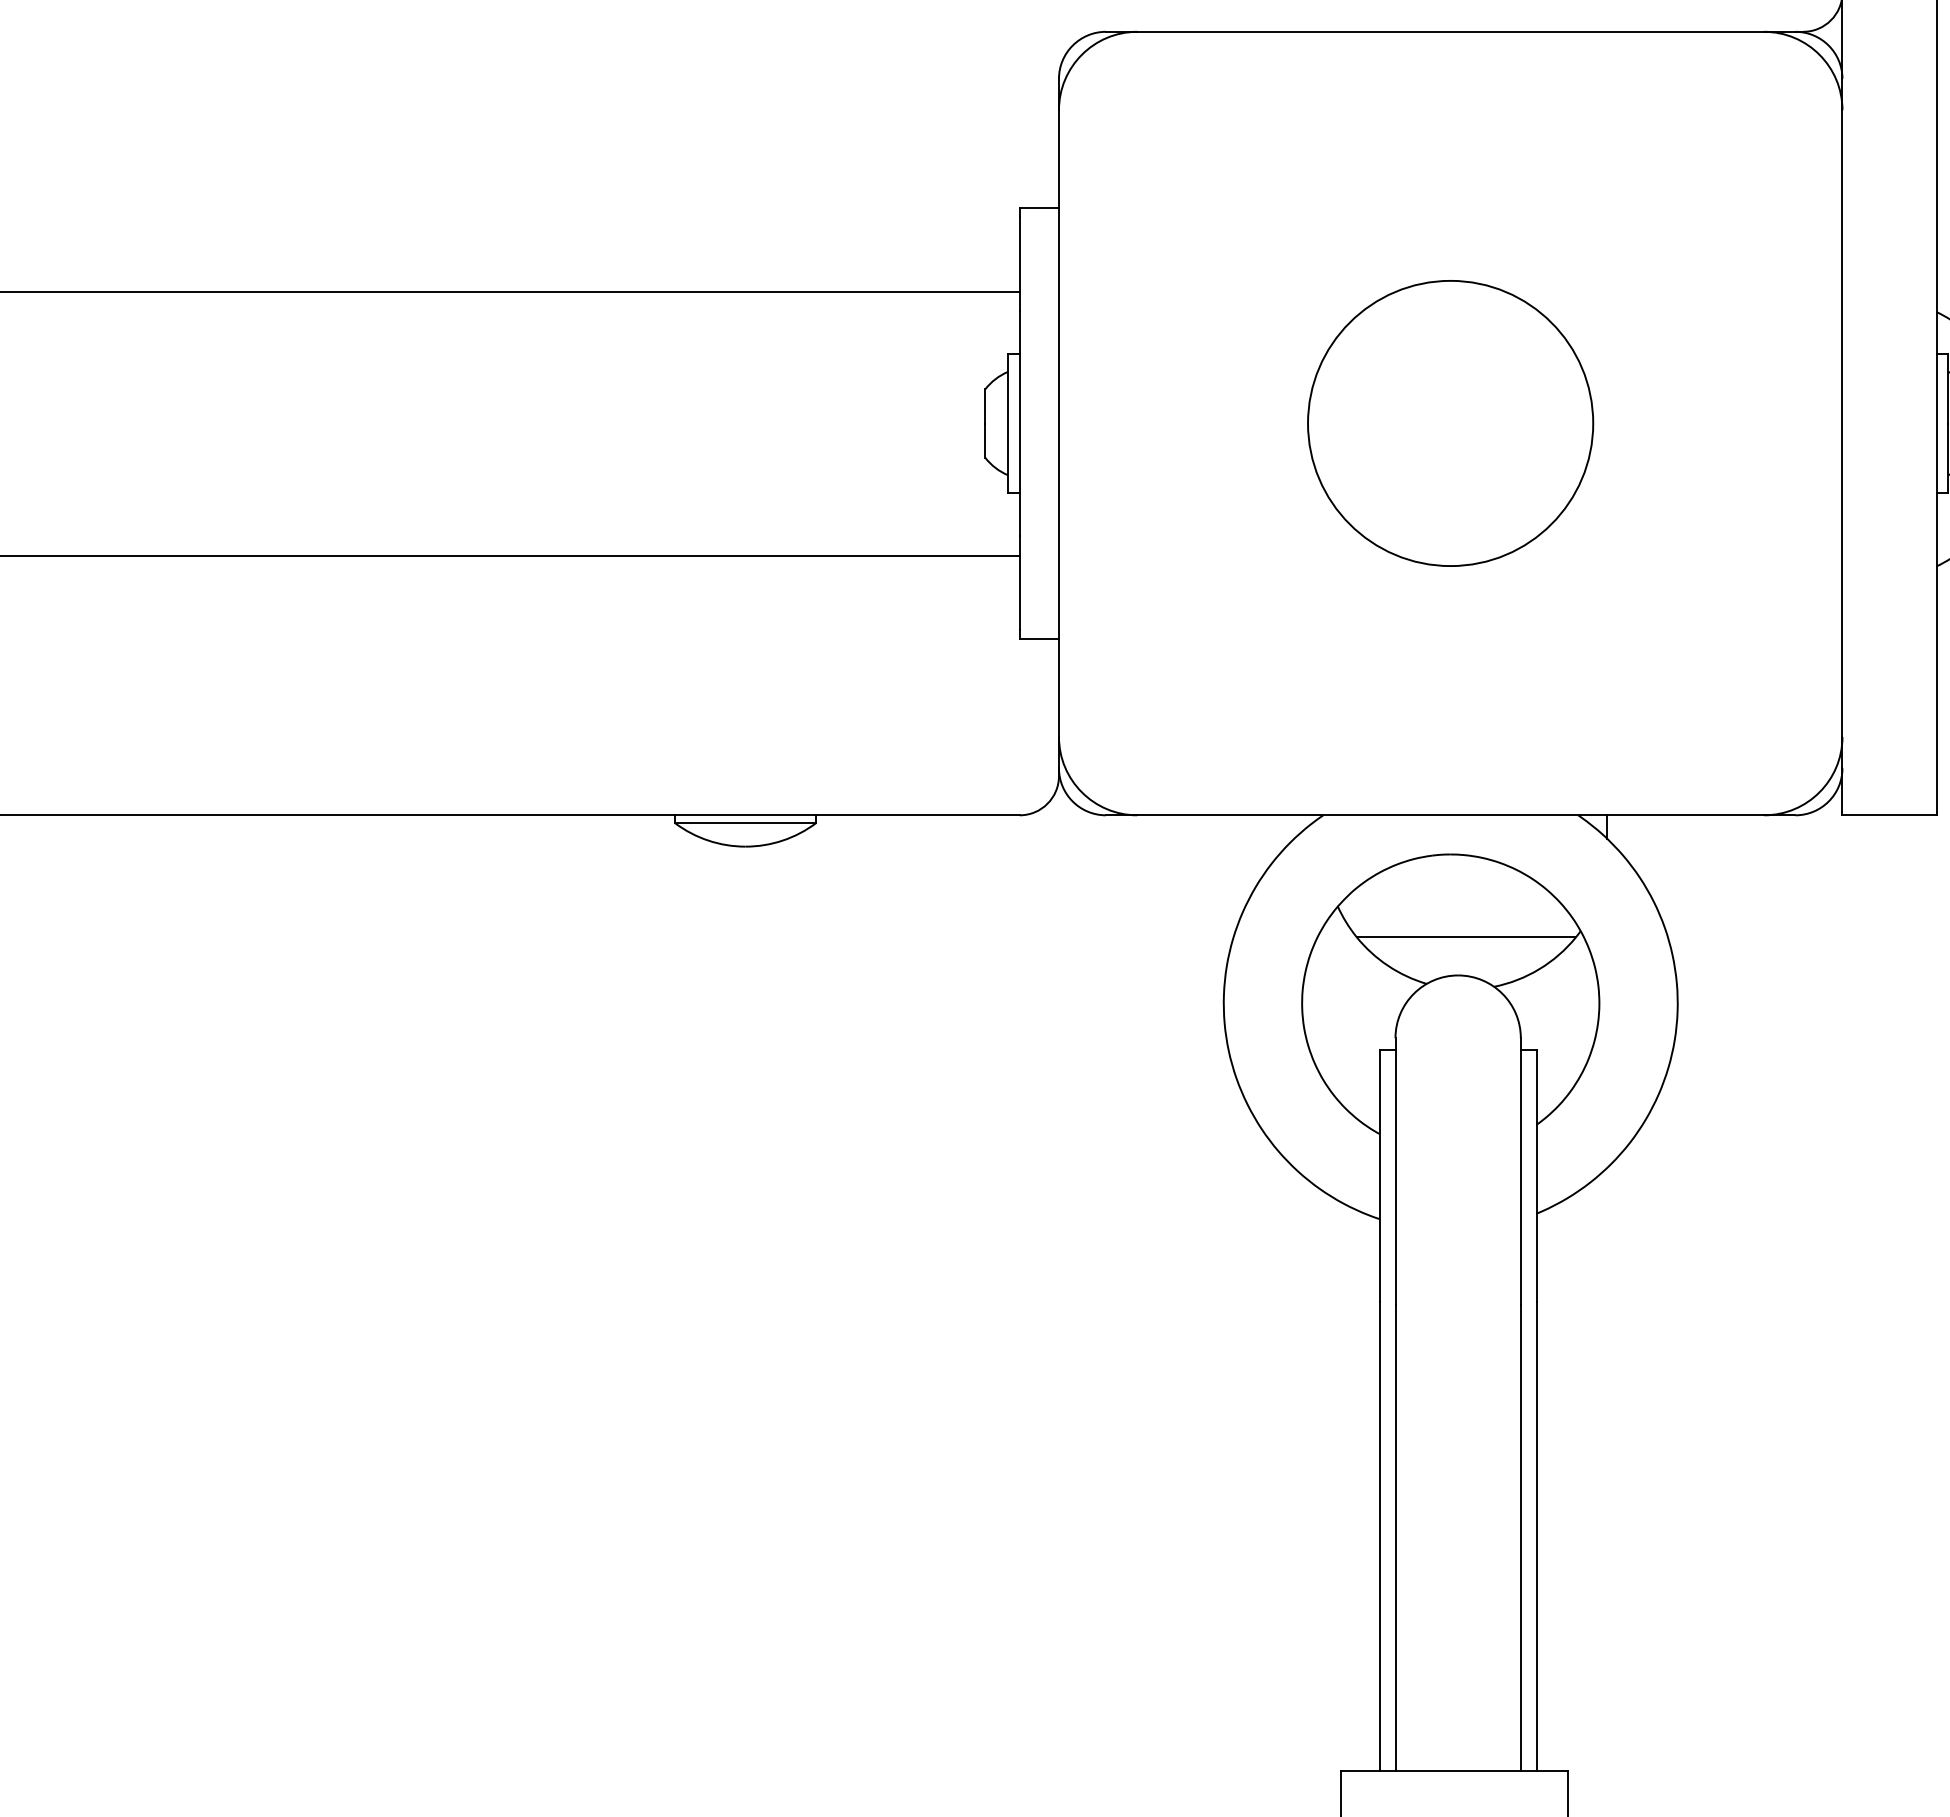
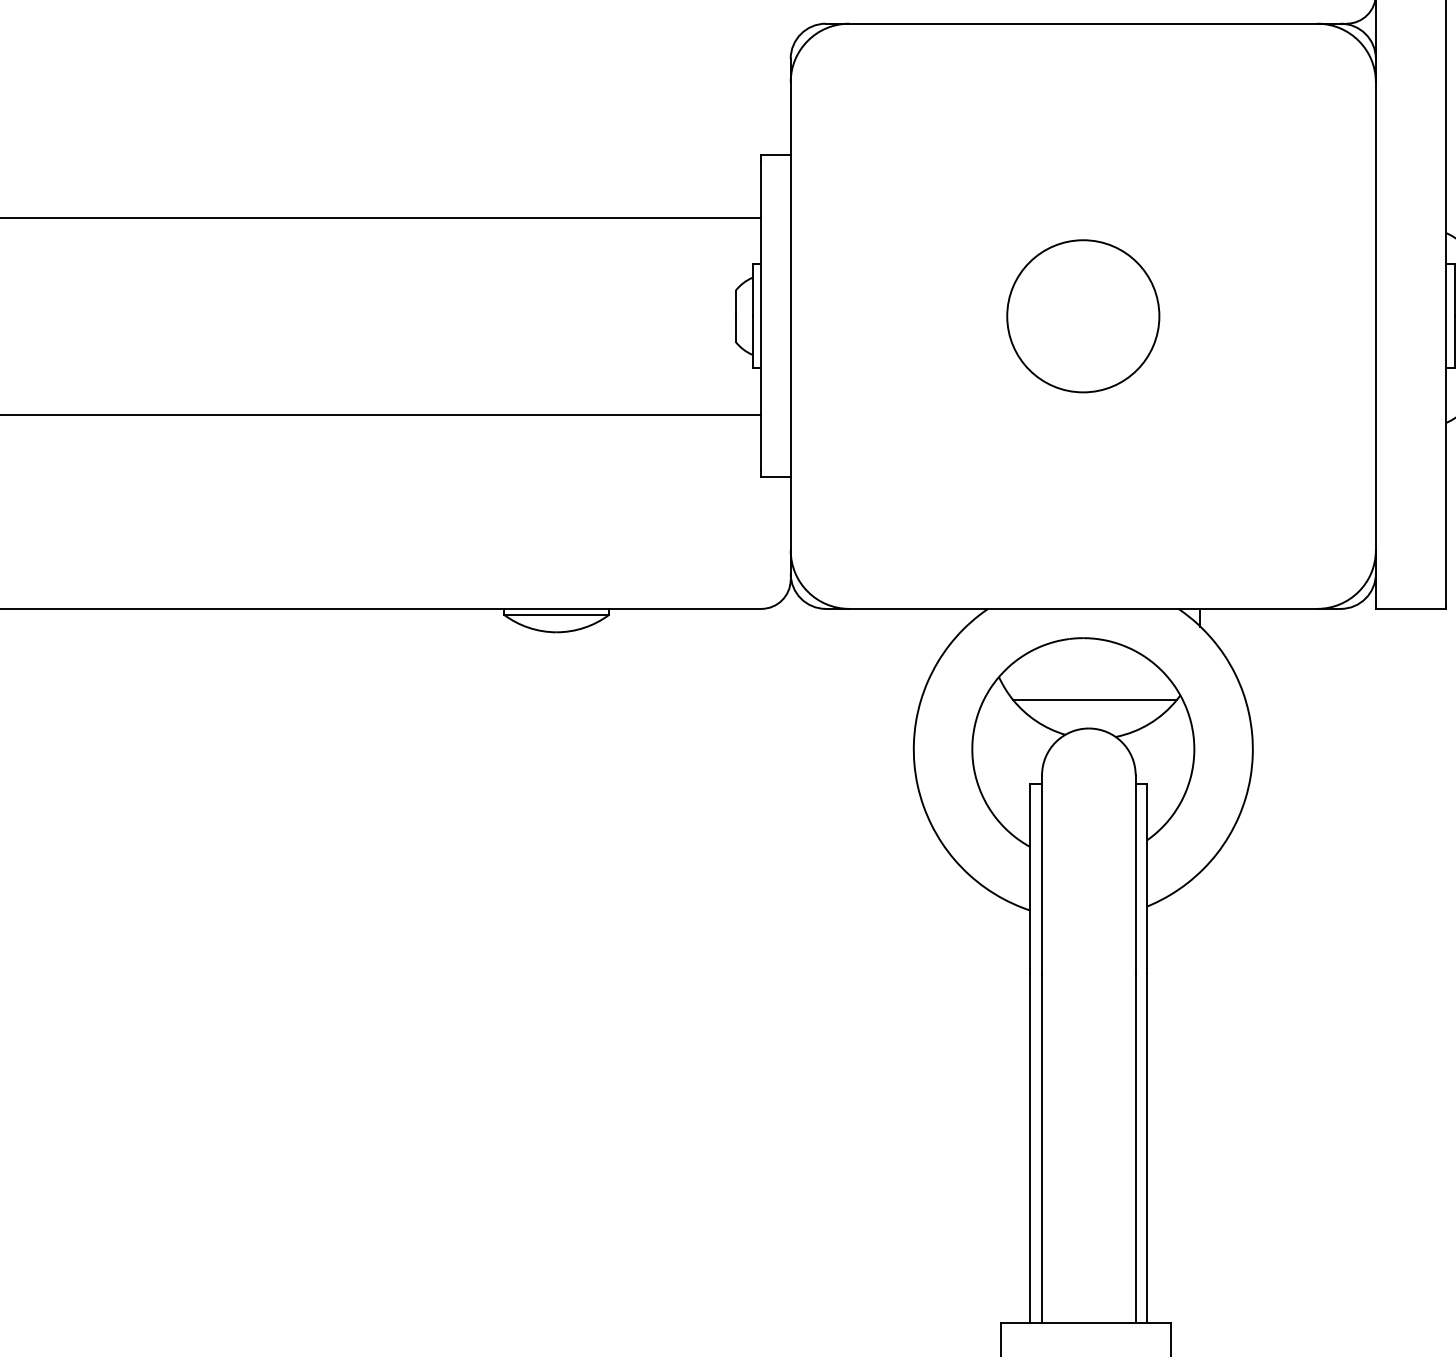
circle: (1450, 423) -> (1083, 316), size x0.71

